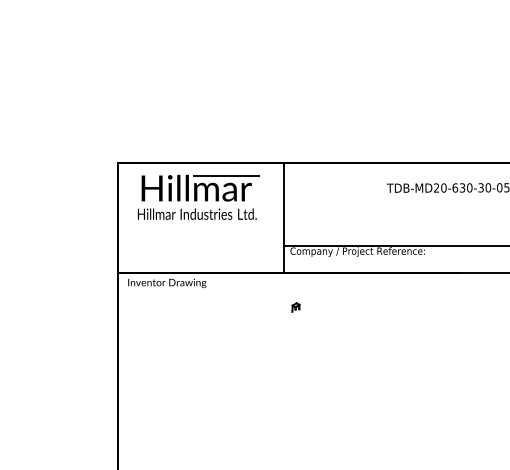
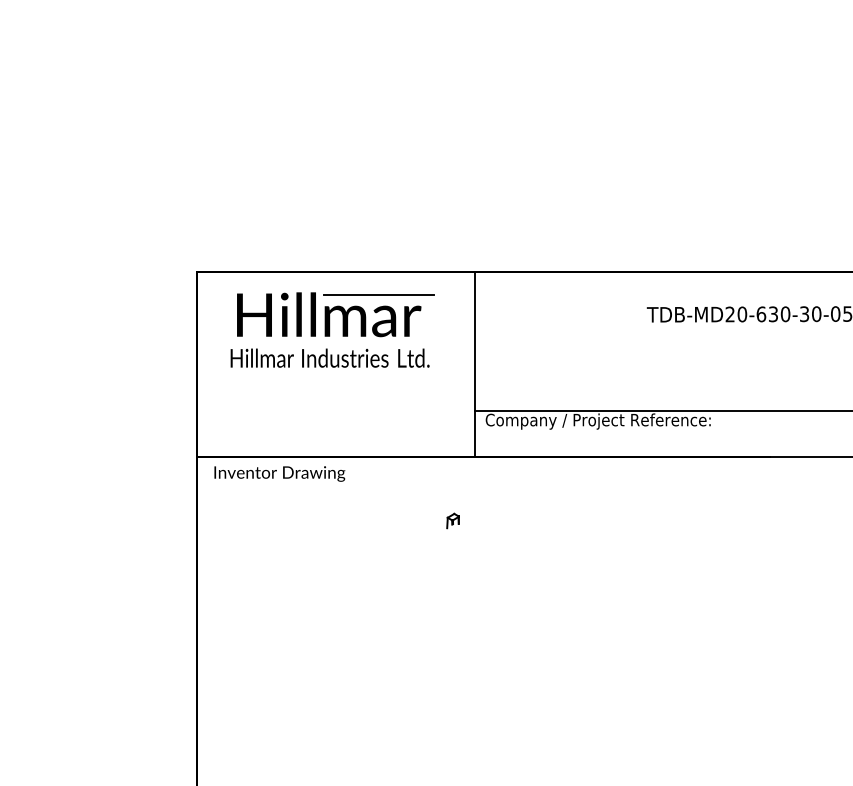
part: (295, 307) -> (452, 520), moved

